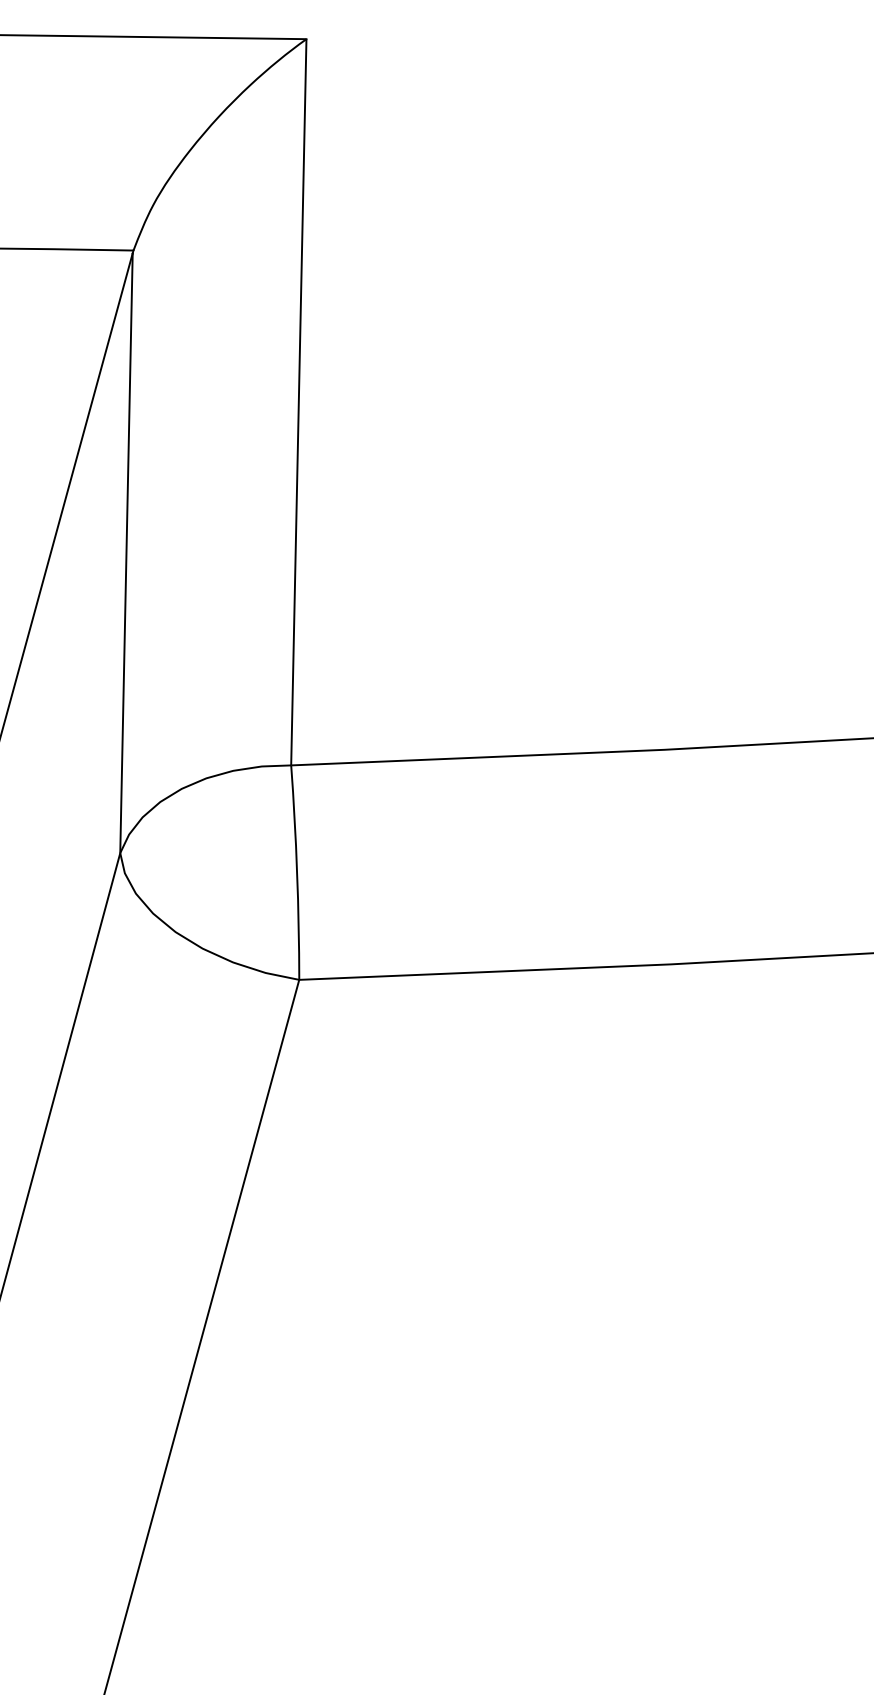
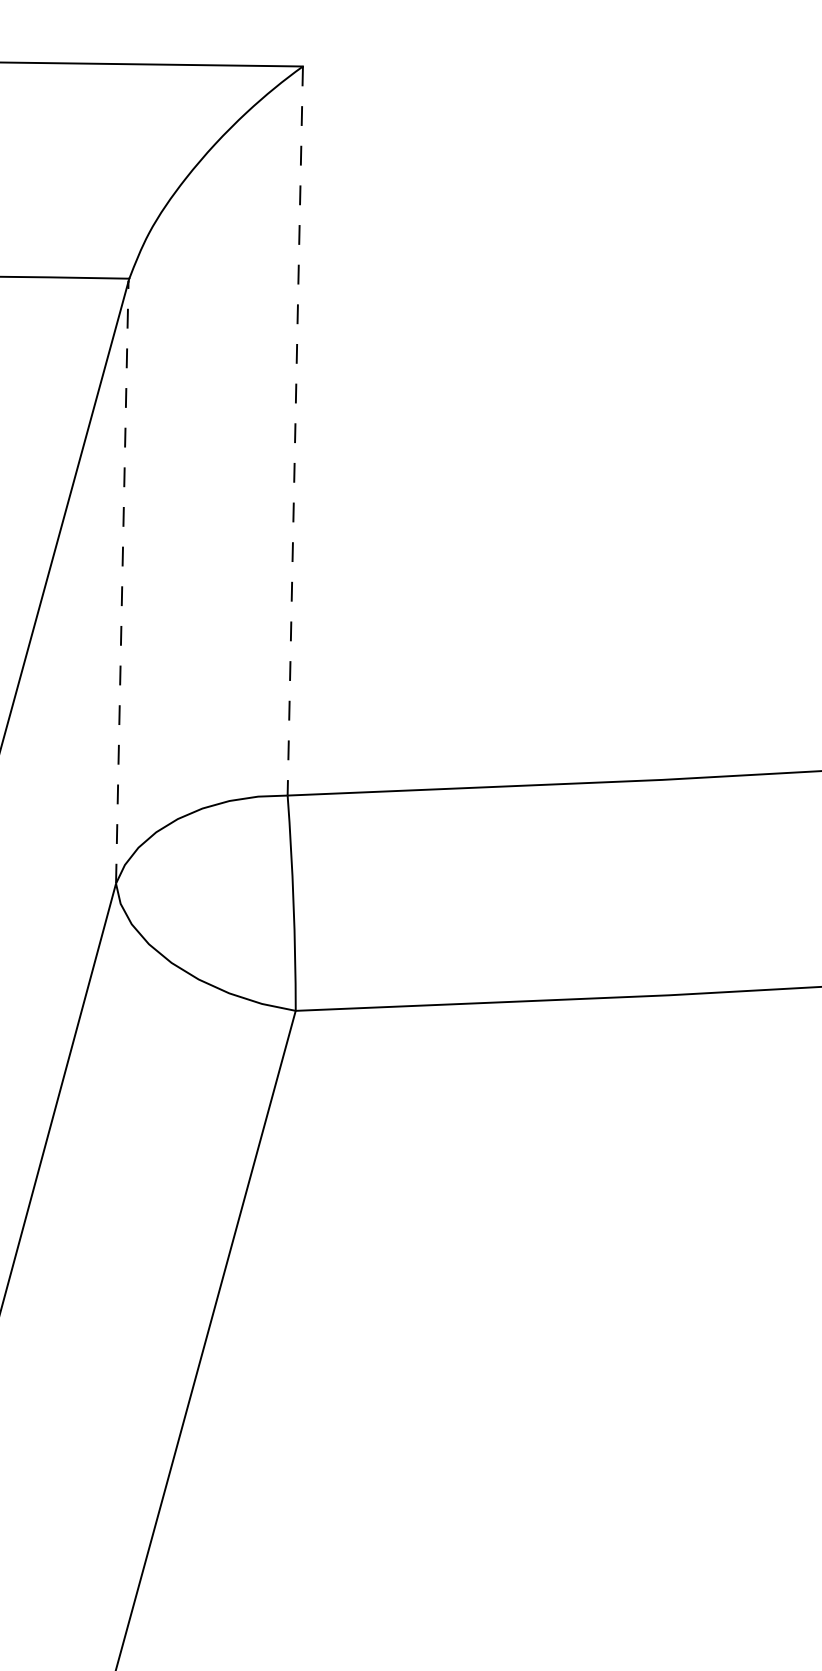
line: (298, 402) -> (294, 431), solid -> dashed
line: (126, 553) -> (122, 582), solid -> dashed

